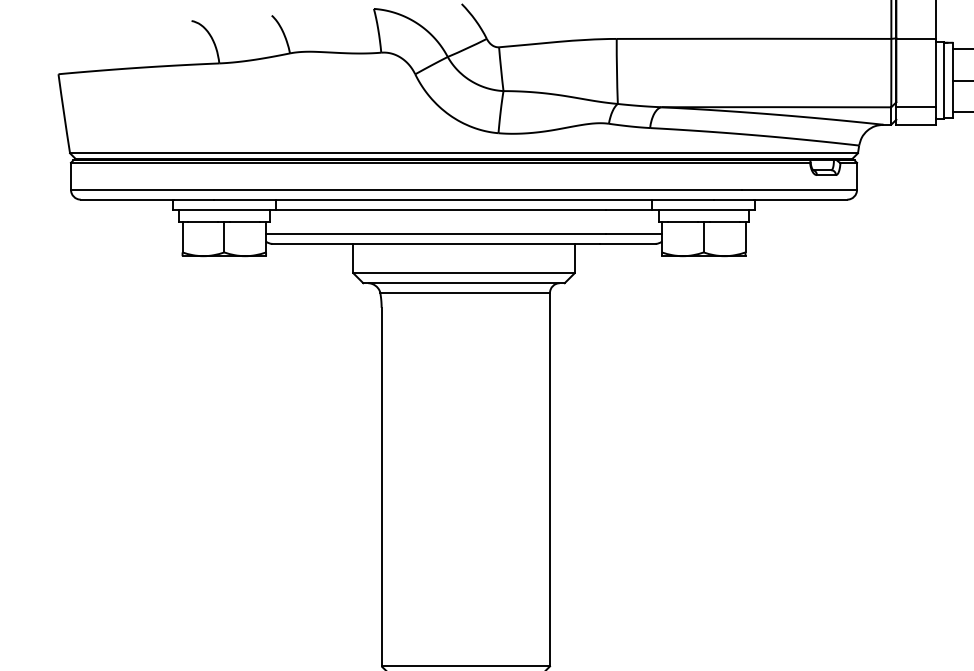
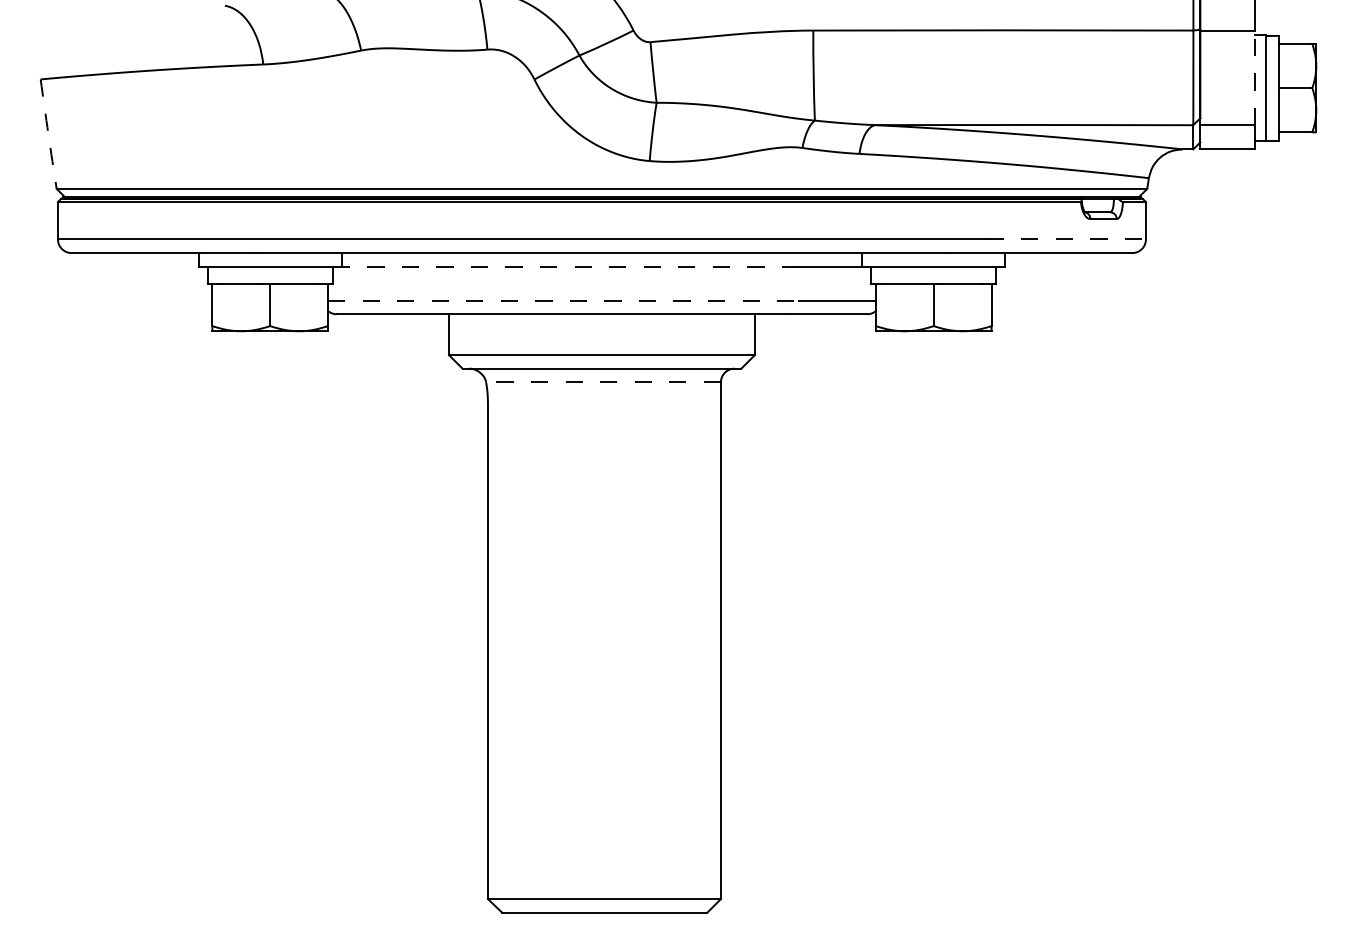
line: (935, 72) -> (1254, 77), solid -> dashed
arc: (64, 114) -> (48, 134), solid -> dashed
line: (799, 189) -> (1066, 239), solid -> dashed
line: (441, 209) -> (570, 266), solid -> dashed
line: (436, 233) -> (563, 300), solid -> dashed
line: (465, 293) -> (603, 382), solid -> dashed

